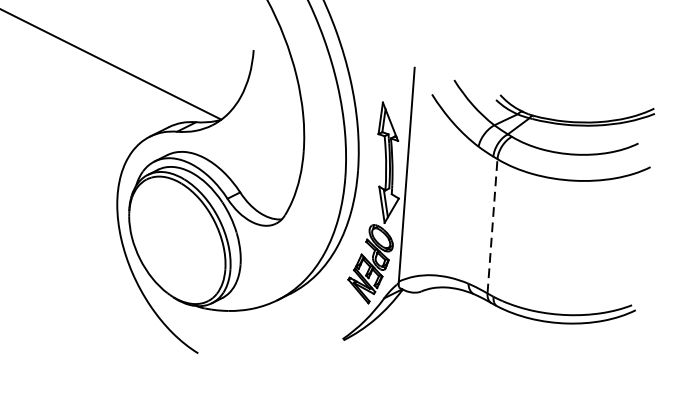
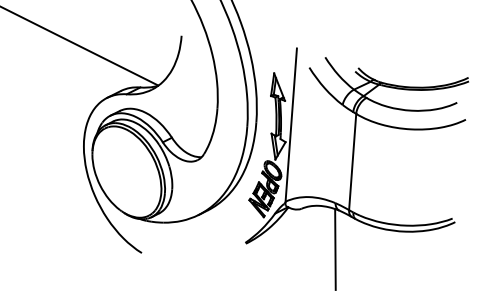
line: (492, 225) -> (352, 161), dashed -> solid
line: (468, 348) -> (335, 249), added

